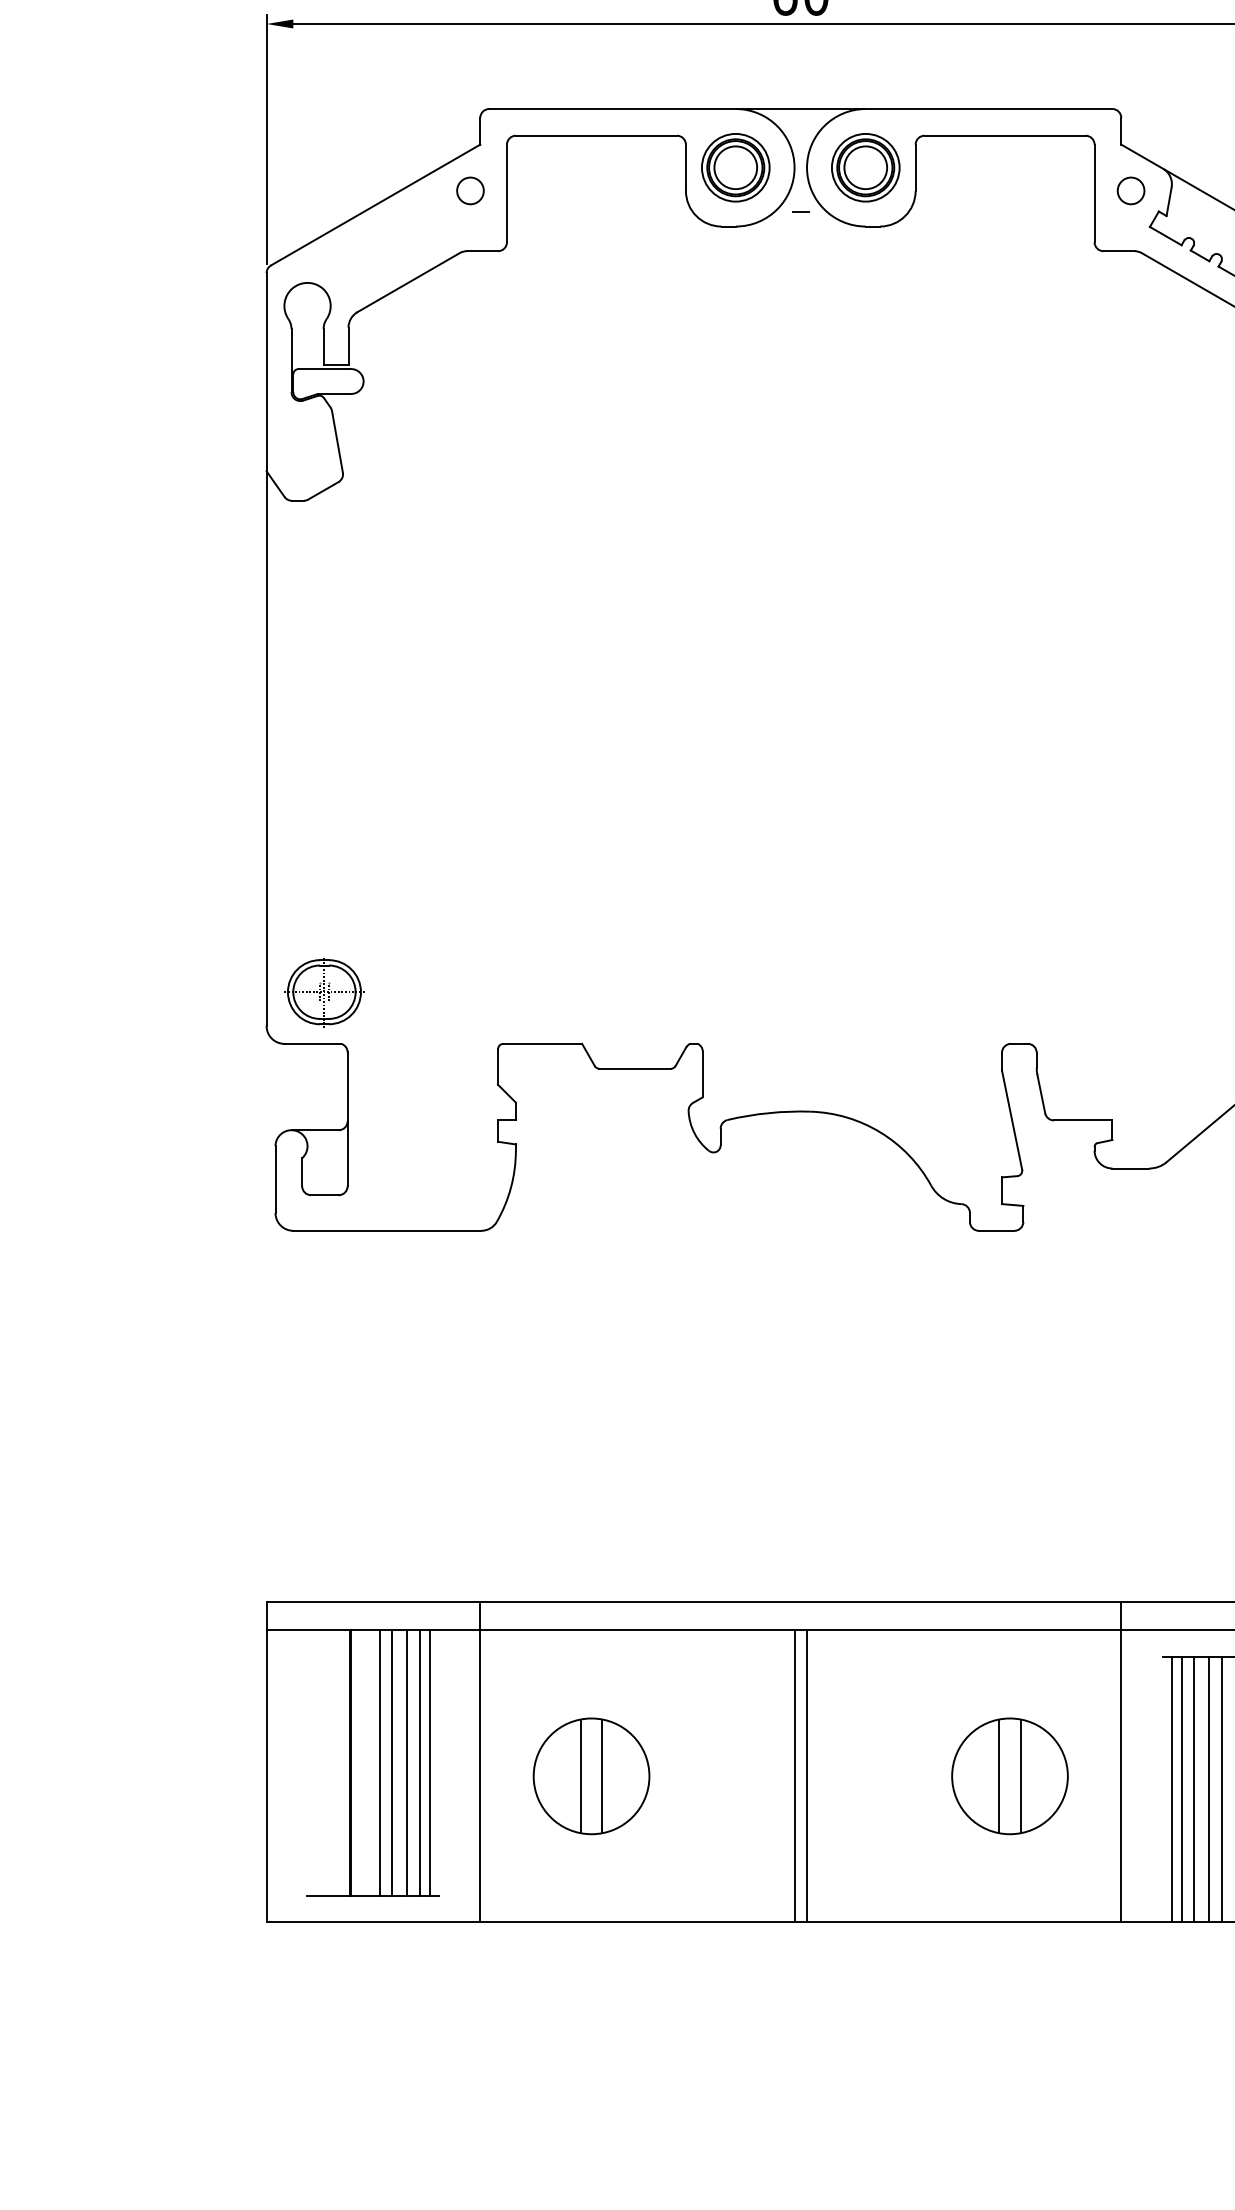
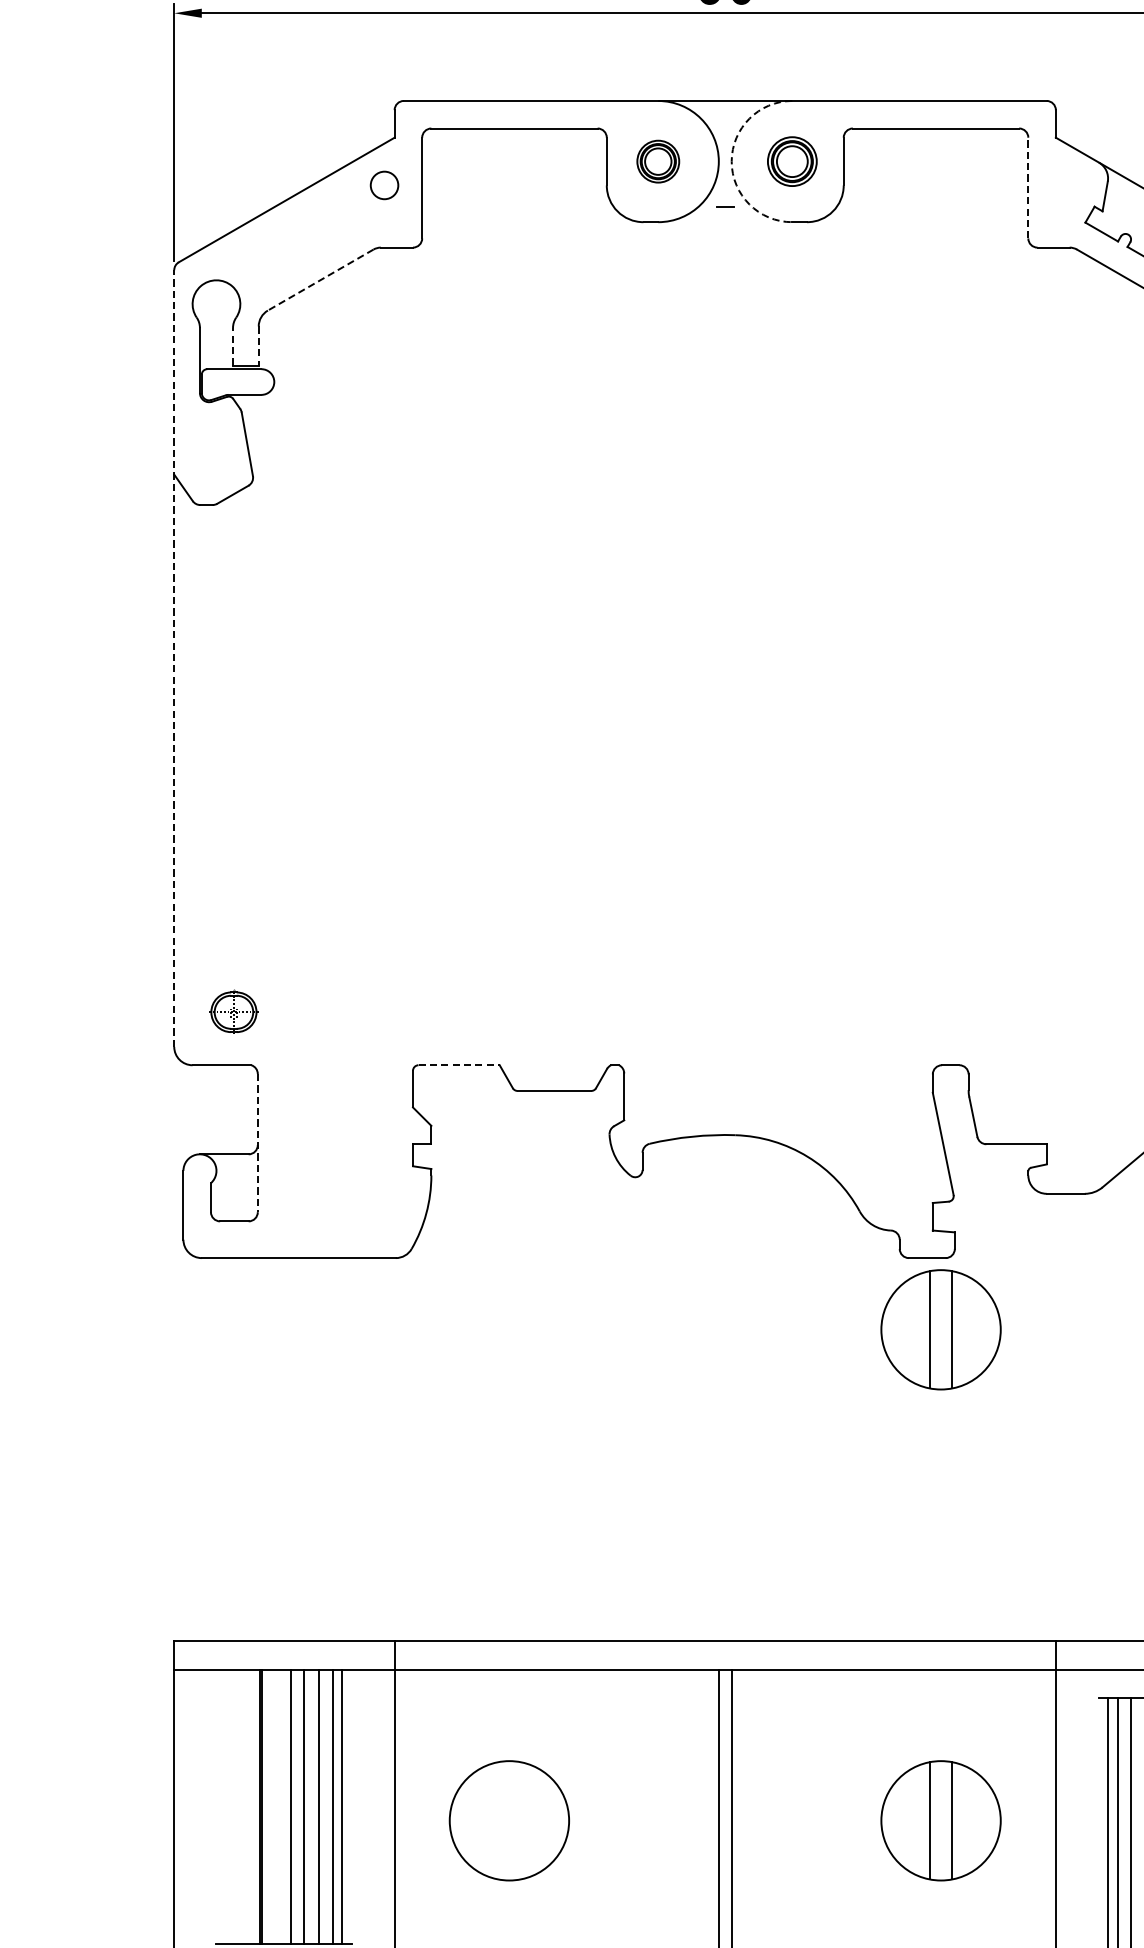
part: (735, 167) -> (657, 161), size x0.6
arc: (807, 167) -> (732, 161), solid -> dashed
part: (865, 167) -> (792, 161), size x0.7
circle: (1130, 190) -> (1065, 185), removed
line: (1094, 193) -> (1028, 188), solid -> dashed
line: (408, 282) -> (320, 279), solid -> dashed
line: (323, 346) -> (232, 345), solid -> dashed
line: (348, 346) -> (258, 345), solid -> dashed
line: (266, 649) -> (174, 658), solid -> dashed
part: (324, 992) -> (233, 1012), size x0.6
line: (543, 1043) -> (459, 1064), solid -> dashed
line: (347, 1119) -> (257, 1143), solid -> dashed
part: (1009, 1300) -> (940, 1329), added
line: (580, 1776) -> (498, 1820), removed
line: (602, 1776) -> (520, 1820), removed

